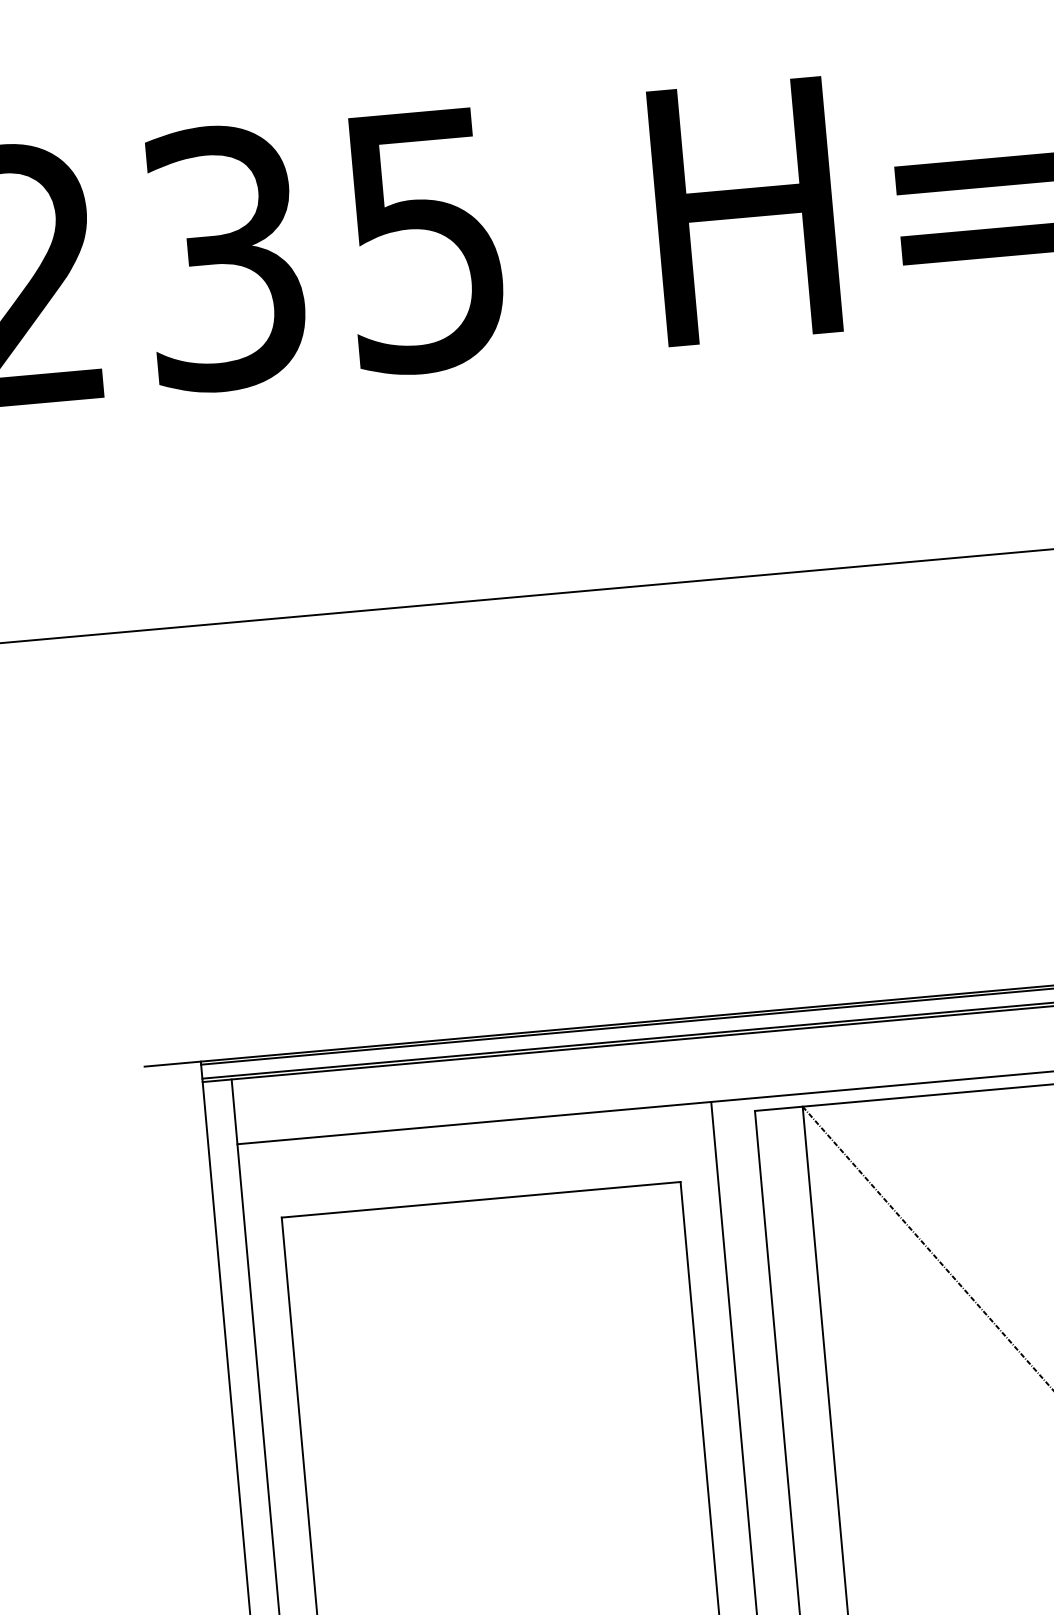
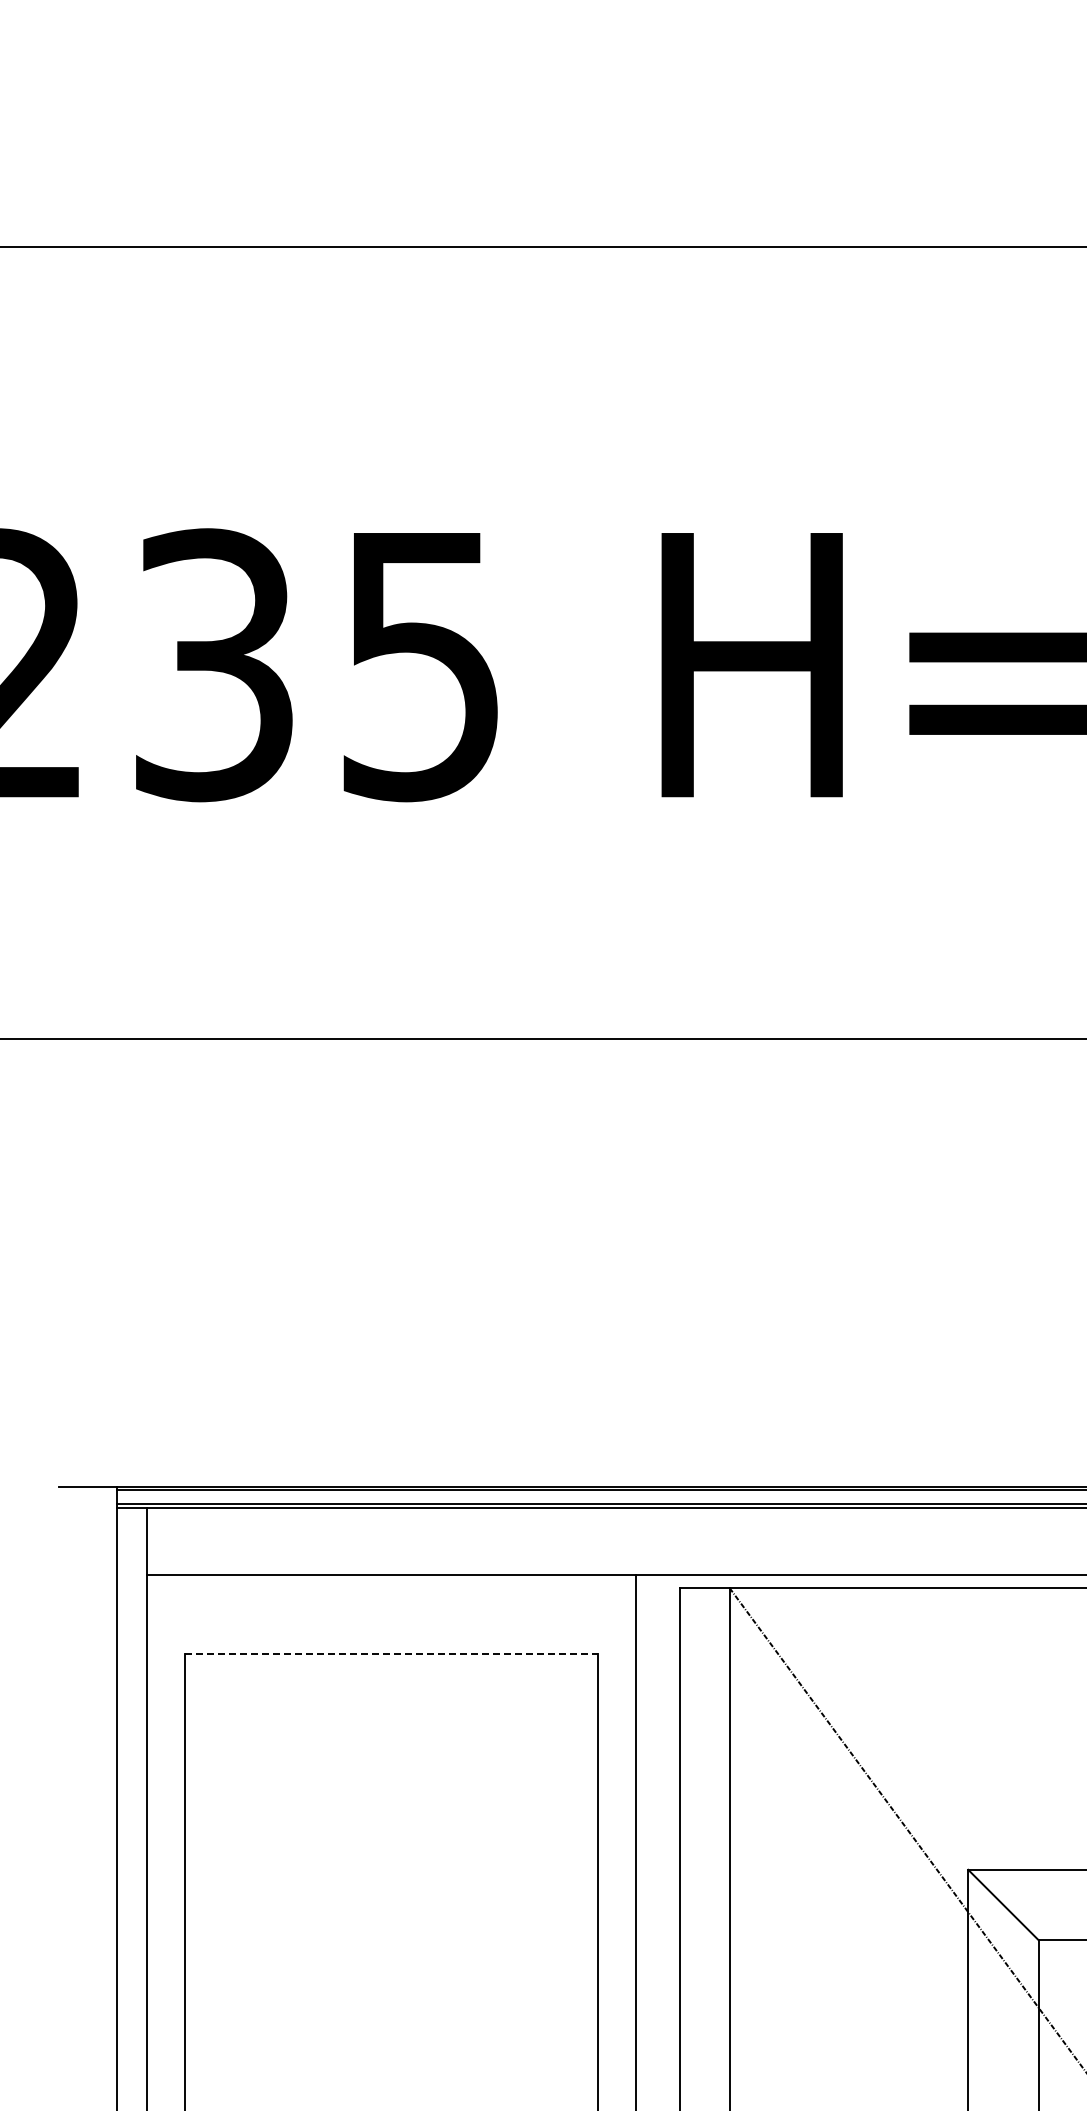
line: (481, 1200) -> (391, 1654), solid -> dashed

